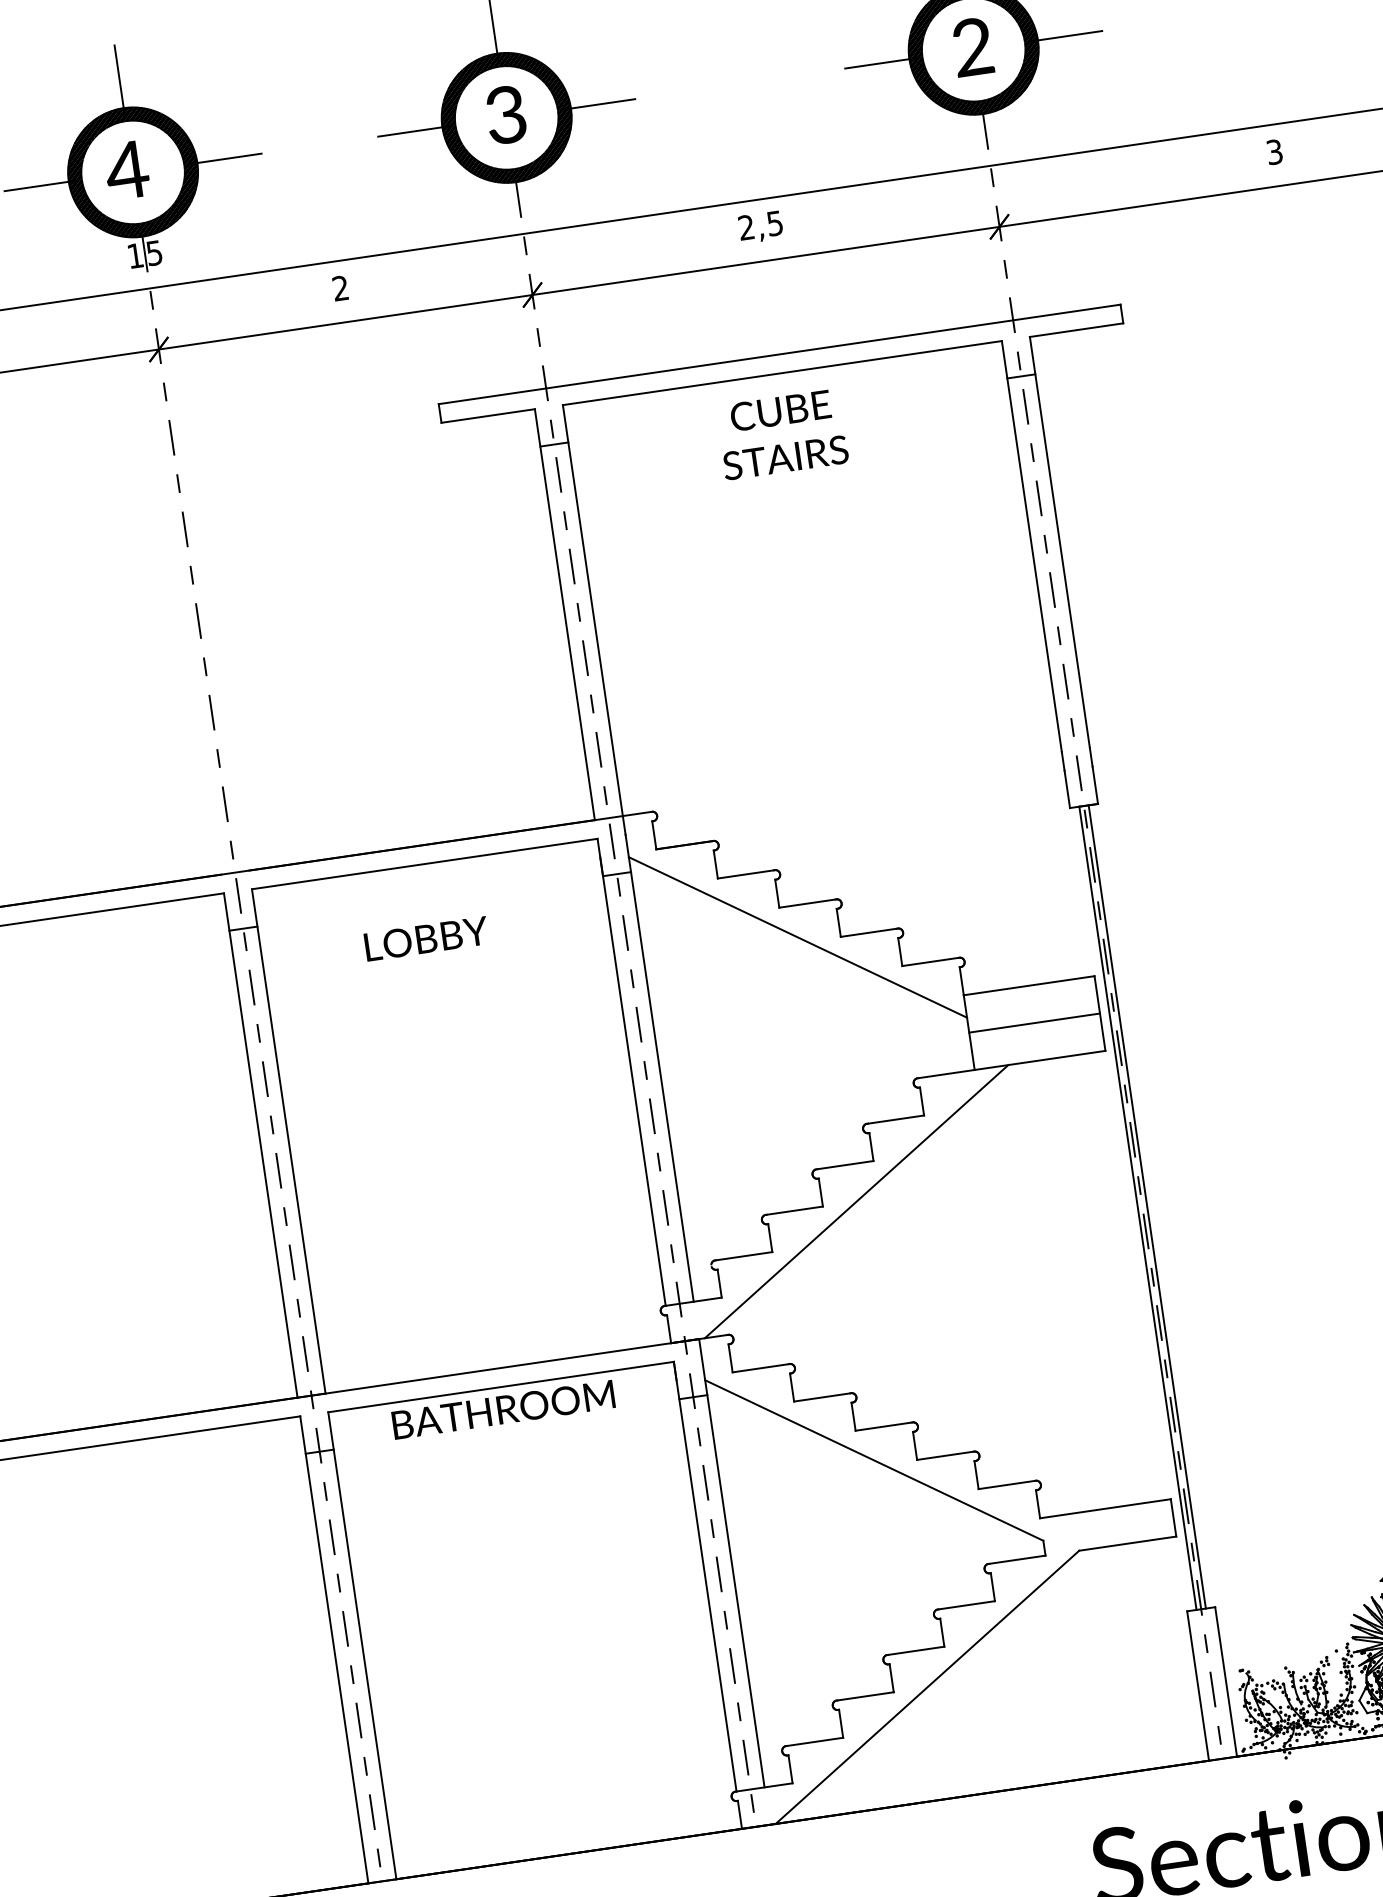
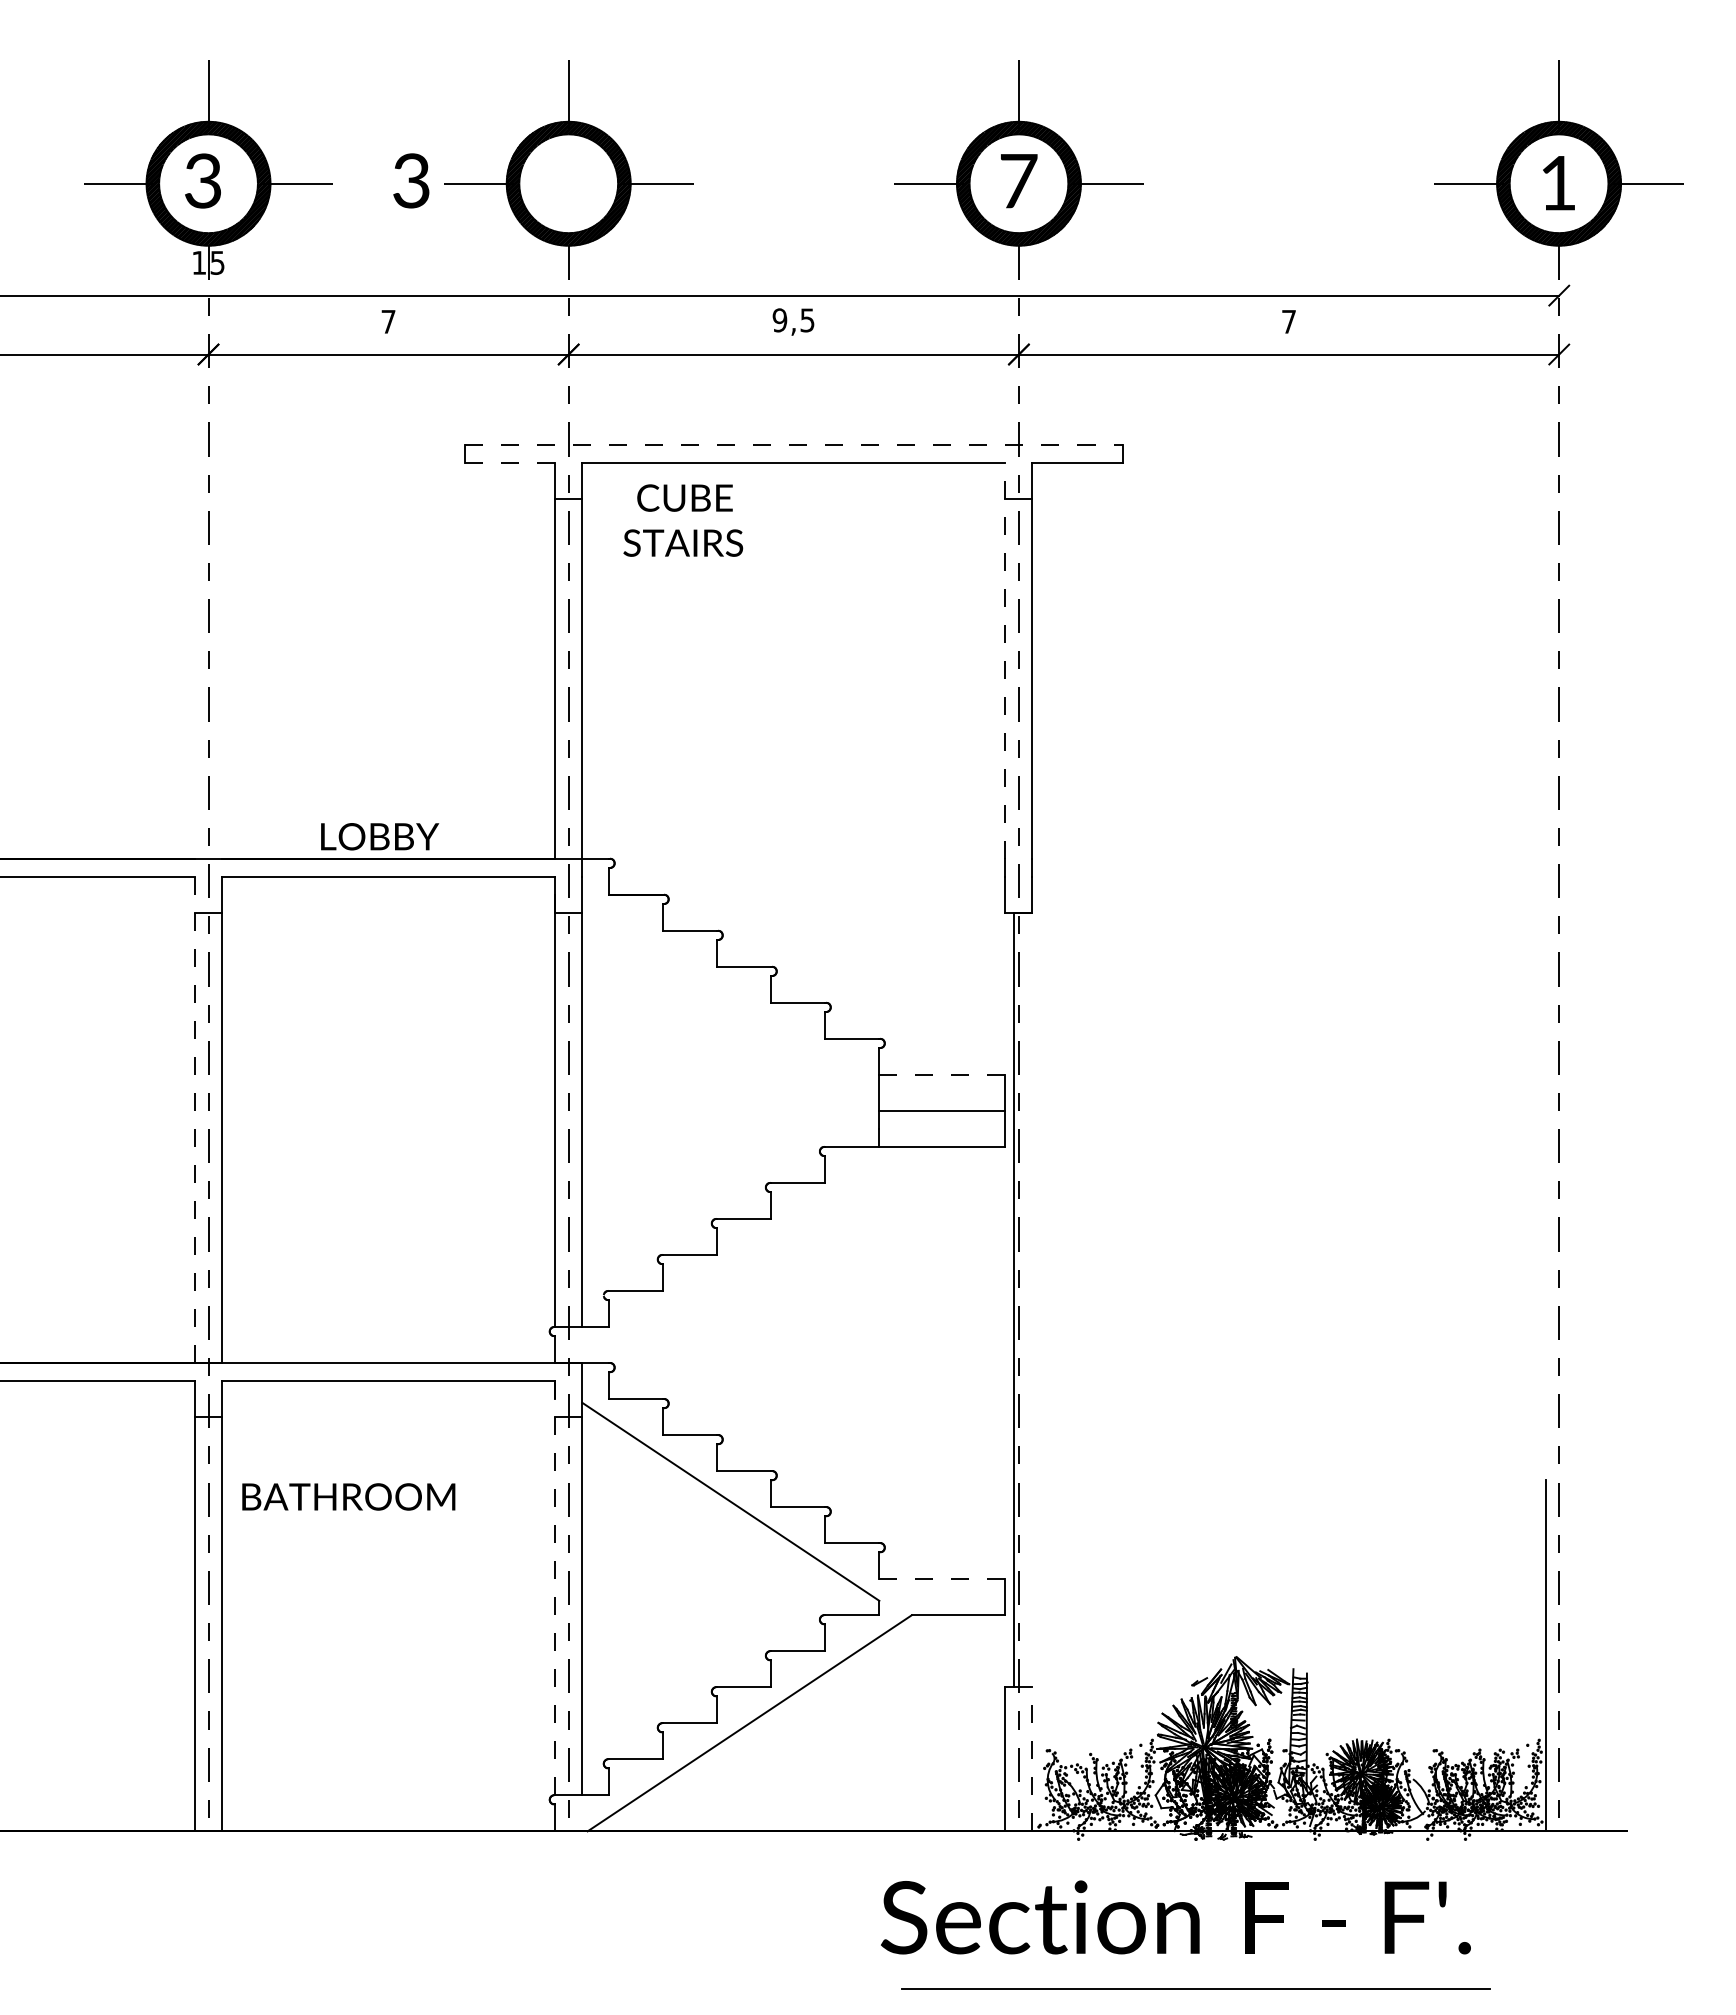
text: (972, 46) -> (1018, 180), 2 -> 7
text: (505, 114) -> (411, 180), moved
text: (1274, 151) -> (1288, 321), 3 -> 7
text: (126, 169) -> (202, 180), 4 -> 3
text: (746, 227) -> (779, 320), 2,5 -> 9,5
text: (340, 288) -> (388, 321), 2 -> 7
line: (779, 354) -> (793, 444), solid -> dashed
line: (487, 415) -> (509, 462), solid -> dashed
text: (782, 434) -> (683, 520), moved
line: (1031, 546) -> (1005, 660), solid -> dashed
line: (797, 937) -> (730, 997), removed
text: (427, 938) -> (380, 836), moved
line: (1028, 985) -> (941, 1074), solid -> dashed
line: (261, 1144) -> (195, 1119), solid -> dashed
line: (856, 1201) -> (749, 1254), removed
line: (1147, 1206) -> (1023, 1299), removed
text: (503, 1409) -> (348, 1496), moved
line: (1105, 1509) -> (942, 1579), solid -> dashed
line: (705, 1576) -> (555, 1588), solid -> dashed
line: (1226, 1681) -> (1032, 1758), solid -> dashed

